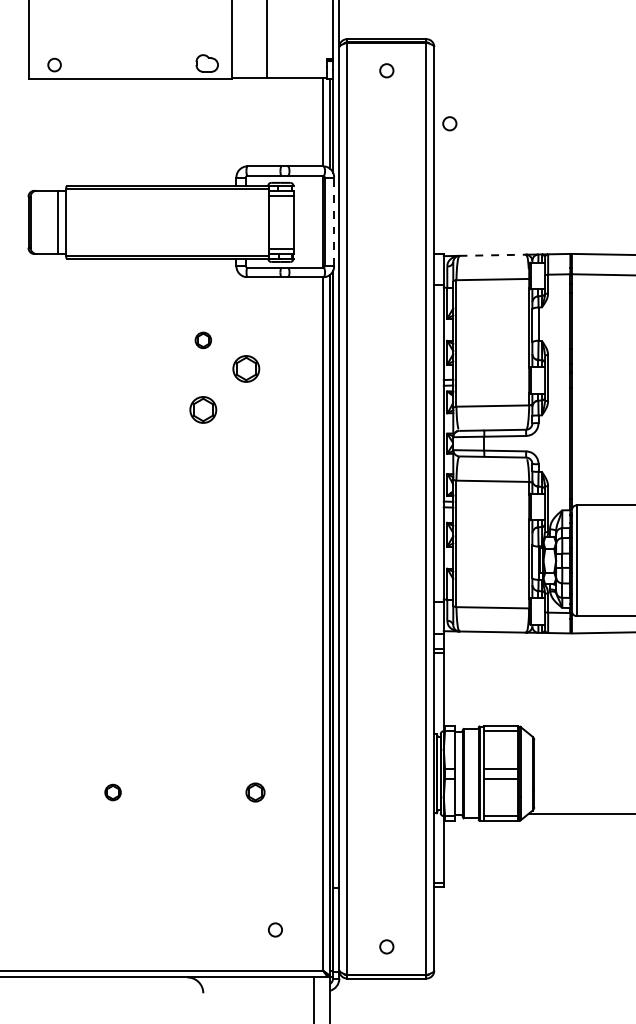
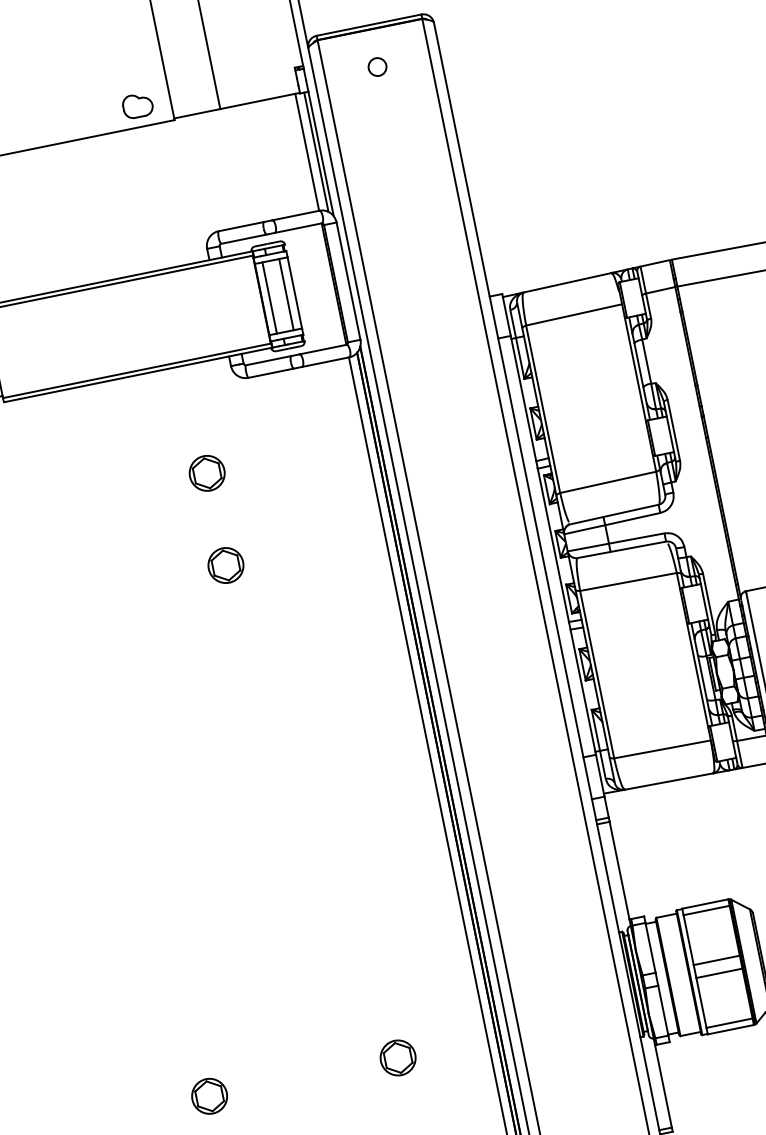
circle: (449, 123) -> (474, 119), removed
line: (334, 221) -> (348, 280), dashed -> solid
line: (274, 222) -> (269, 298), added
line: (287, 222) -> (286, 294), added
line: (493, 255) -> (568, 282), dashed -> solid
part: (203, 340) -> (207, 473), size x1.67
part: (246, 368) -> (271, 498), removed
part: (112, 792) -> (208, 1096), size x1.67
part: (255, 792) -> (398, 1057), size x1.43

